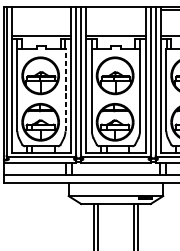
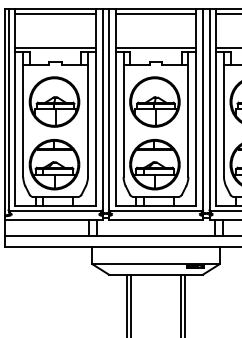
line: (41, 10) -> (55, 13), added
line: (115, 10) -> (155, 13), added
line: (65, 90) -> (87, 121), dashed -> solid

